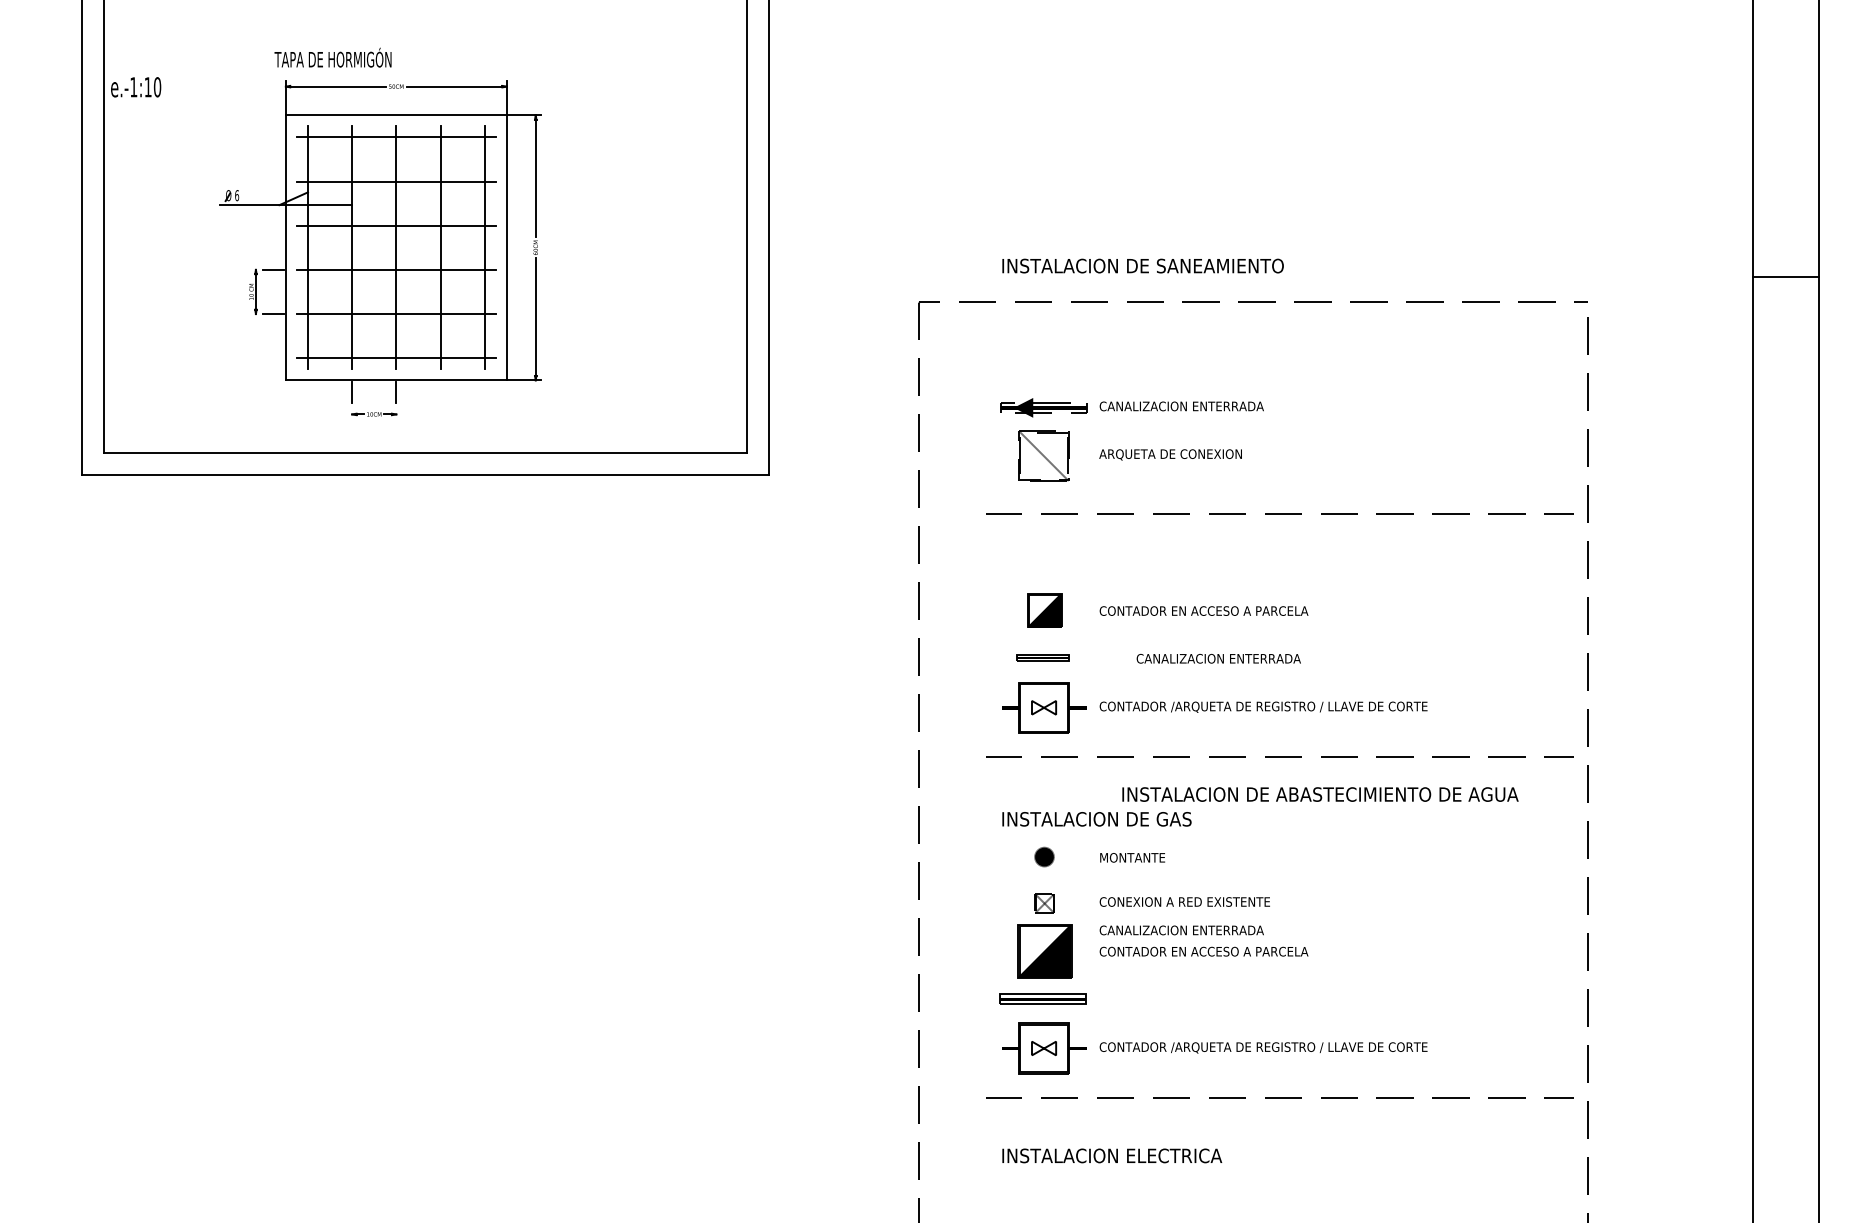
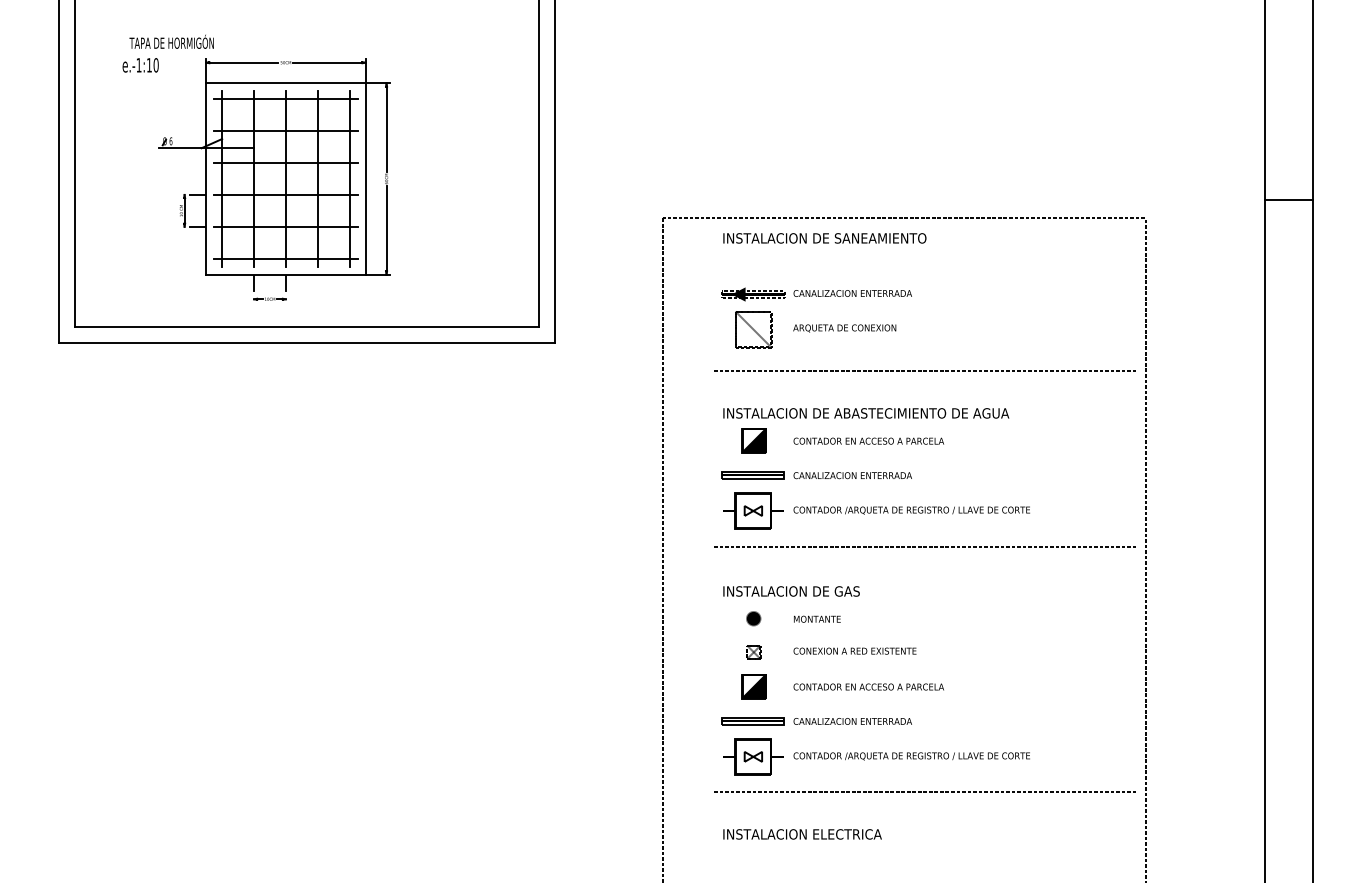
text: (332, 57) -> (171, 41), moved
text: (136, 87) -> (140, 65), moved
text: (1142, 265) -> (824, 237), moved
part: (1042, 657) -> (752, 474), size x1.67
text: (1218, 658) -> (852, 475), moved
text: (1320, 794) -> (866, 413), moved
text: (1181, 930) -> (852, 721), moved
part: (1044, 950) -> (753, 686), size x0.62

